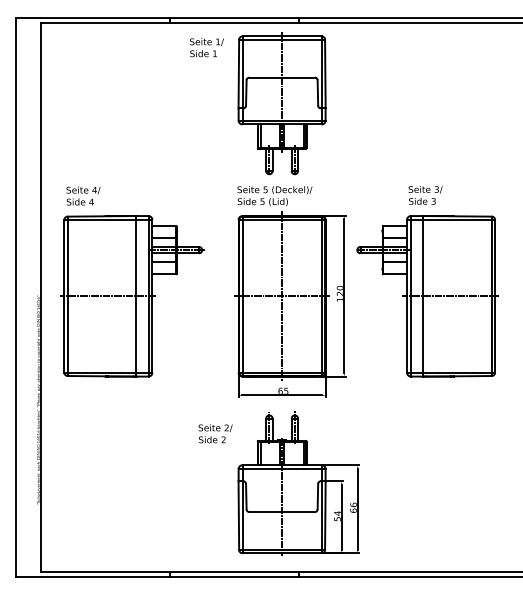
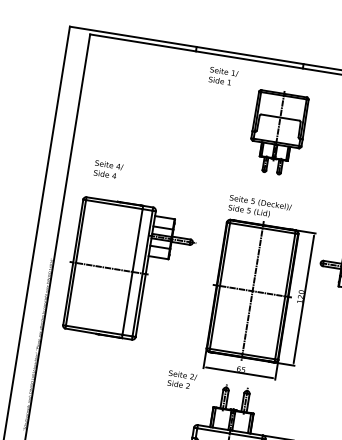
part: (281, 103) -> (277, 132), size x0.7
text: (83, 195) -> (108, 169), moved
text: (215, 433) -> (182, 379), moved

